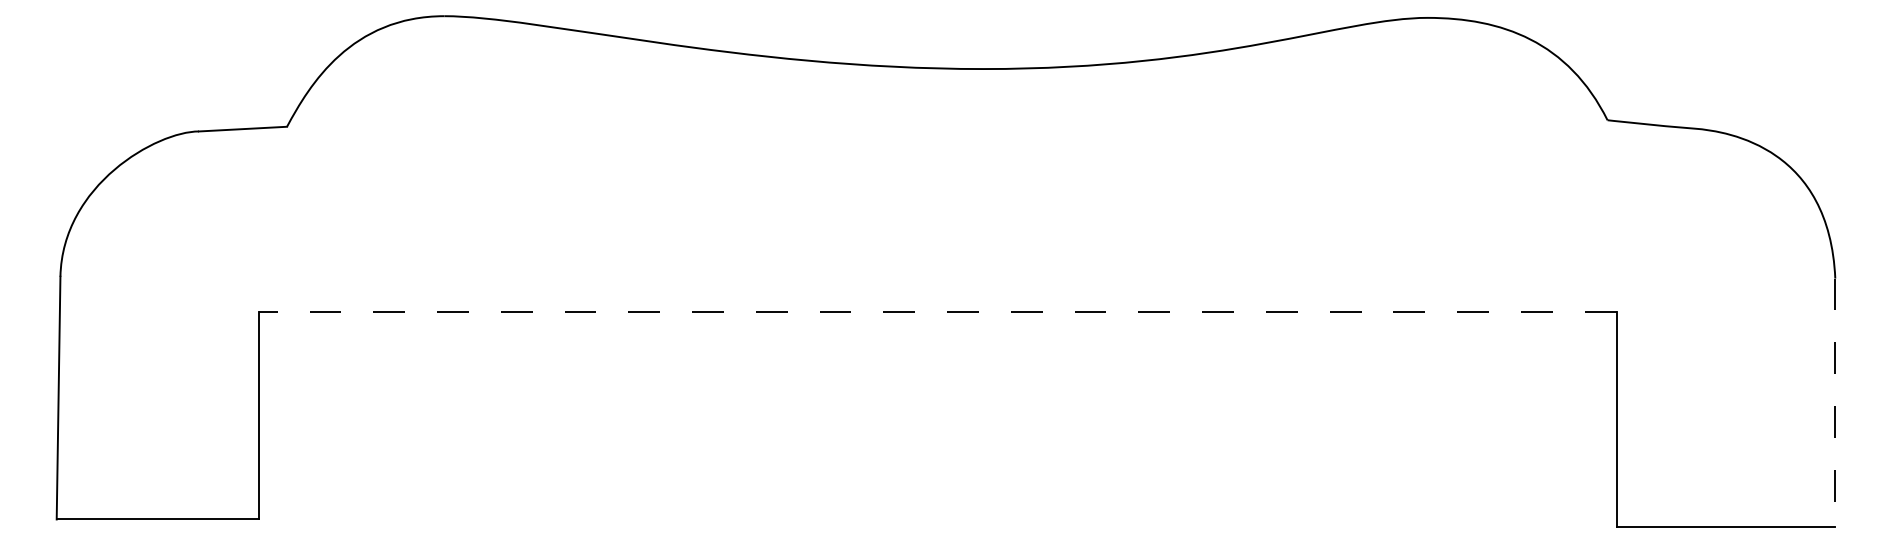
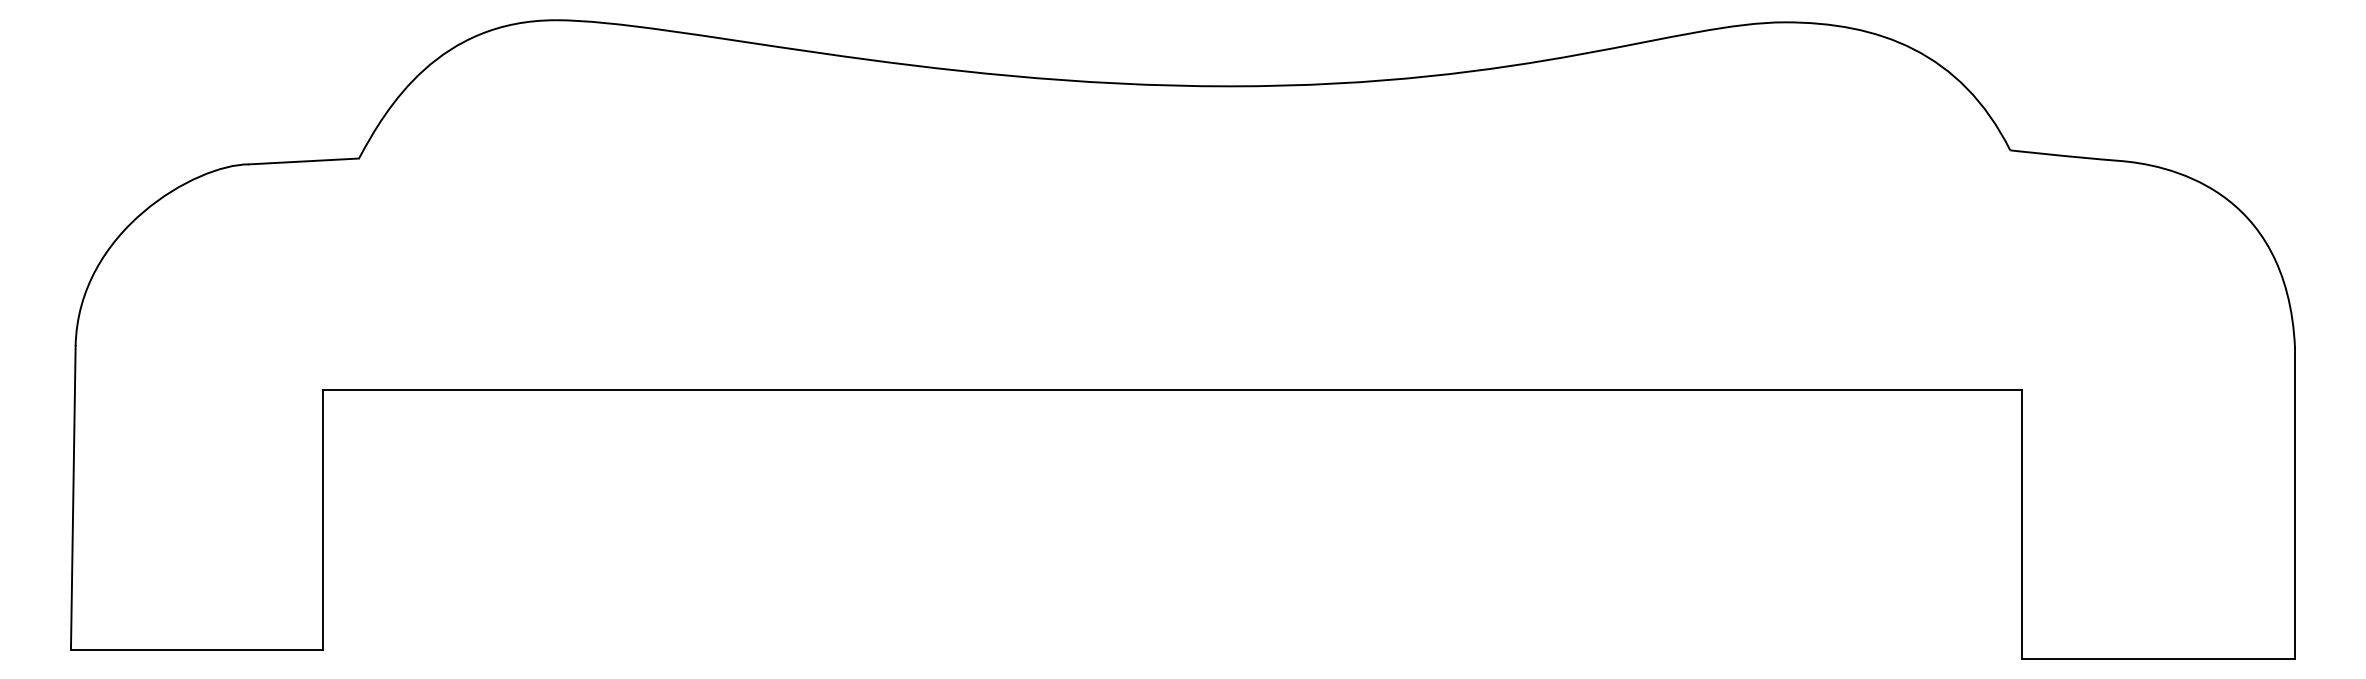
line: (936, 312) -> (1171, 390), dashed -> solid
line: (1835, 403) -> (2295, 504), dashed -> solid

